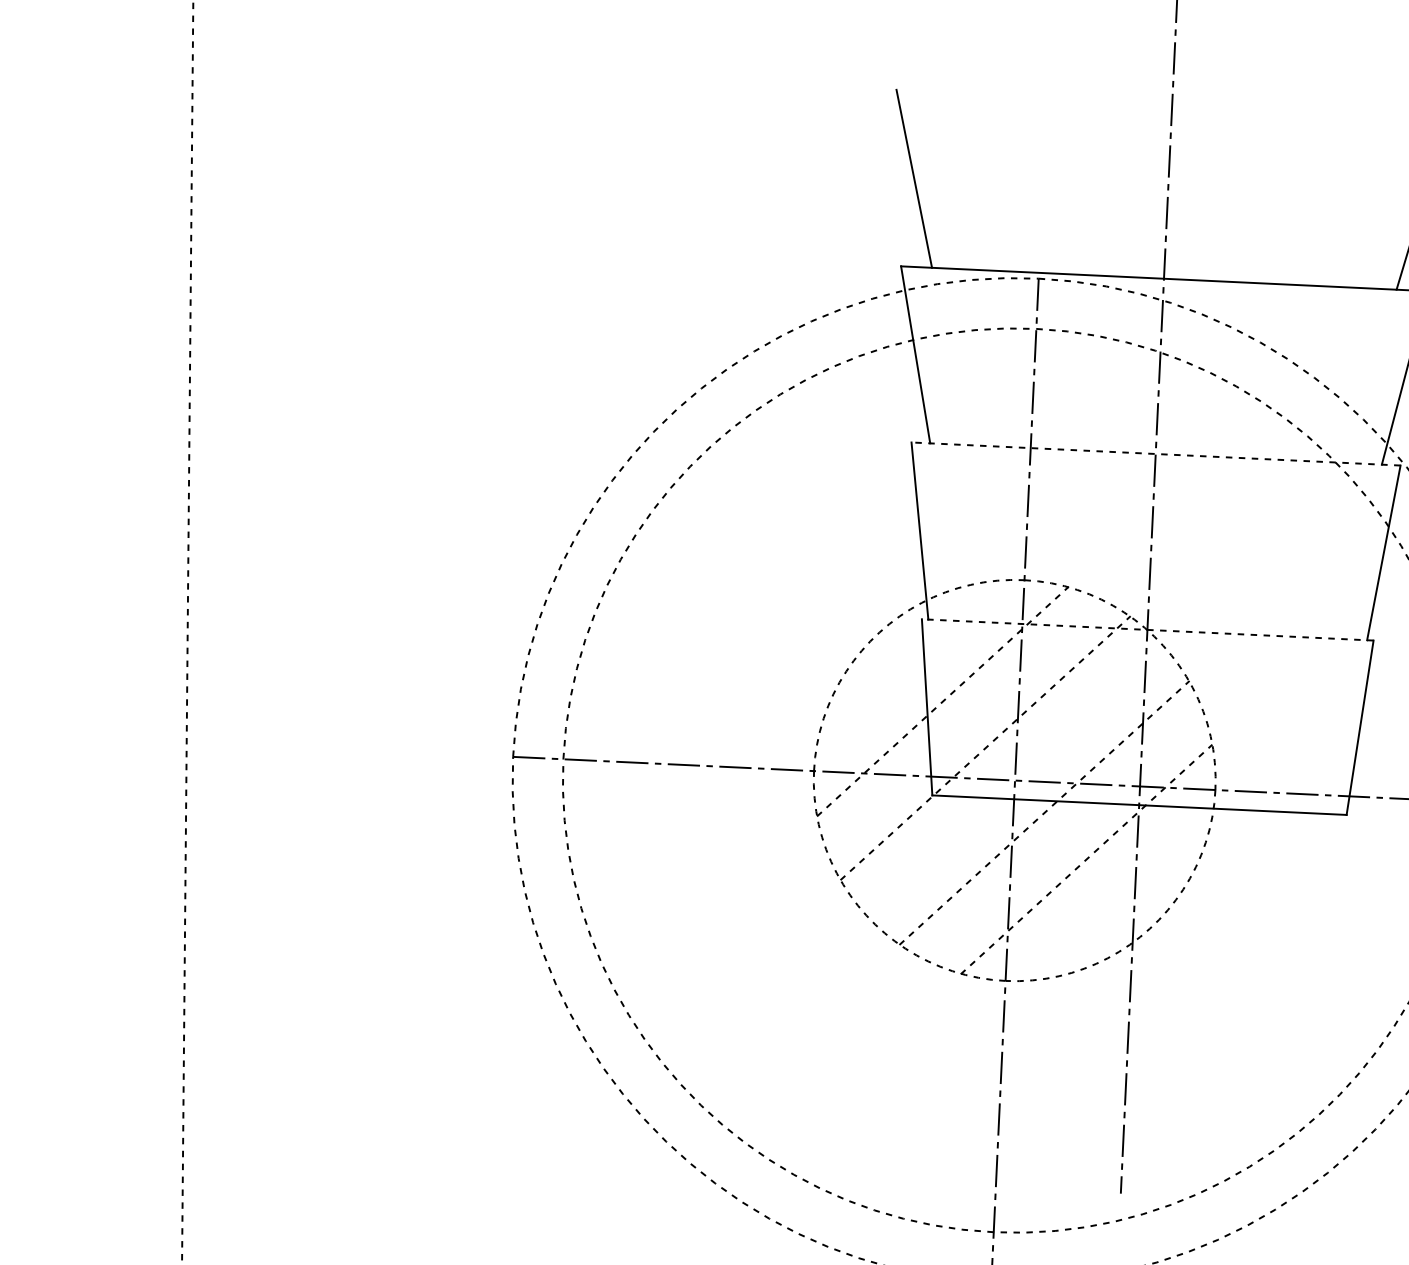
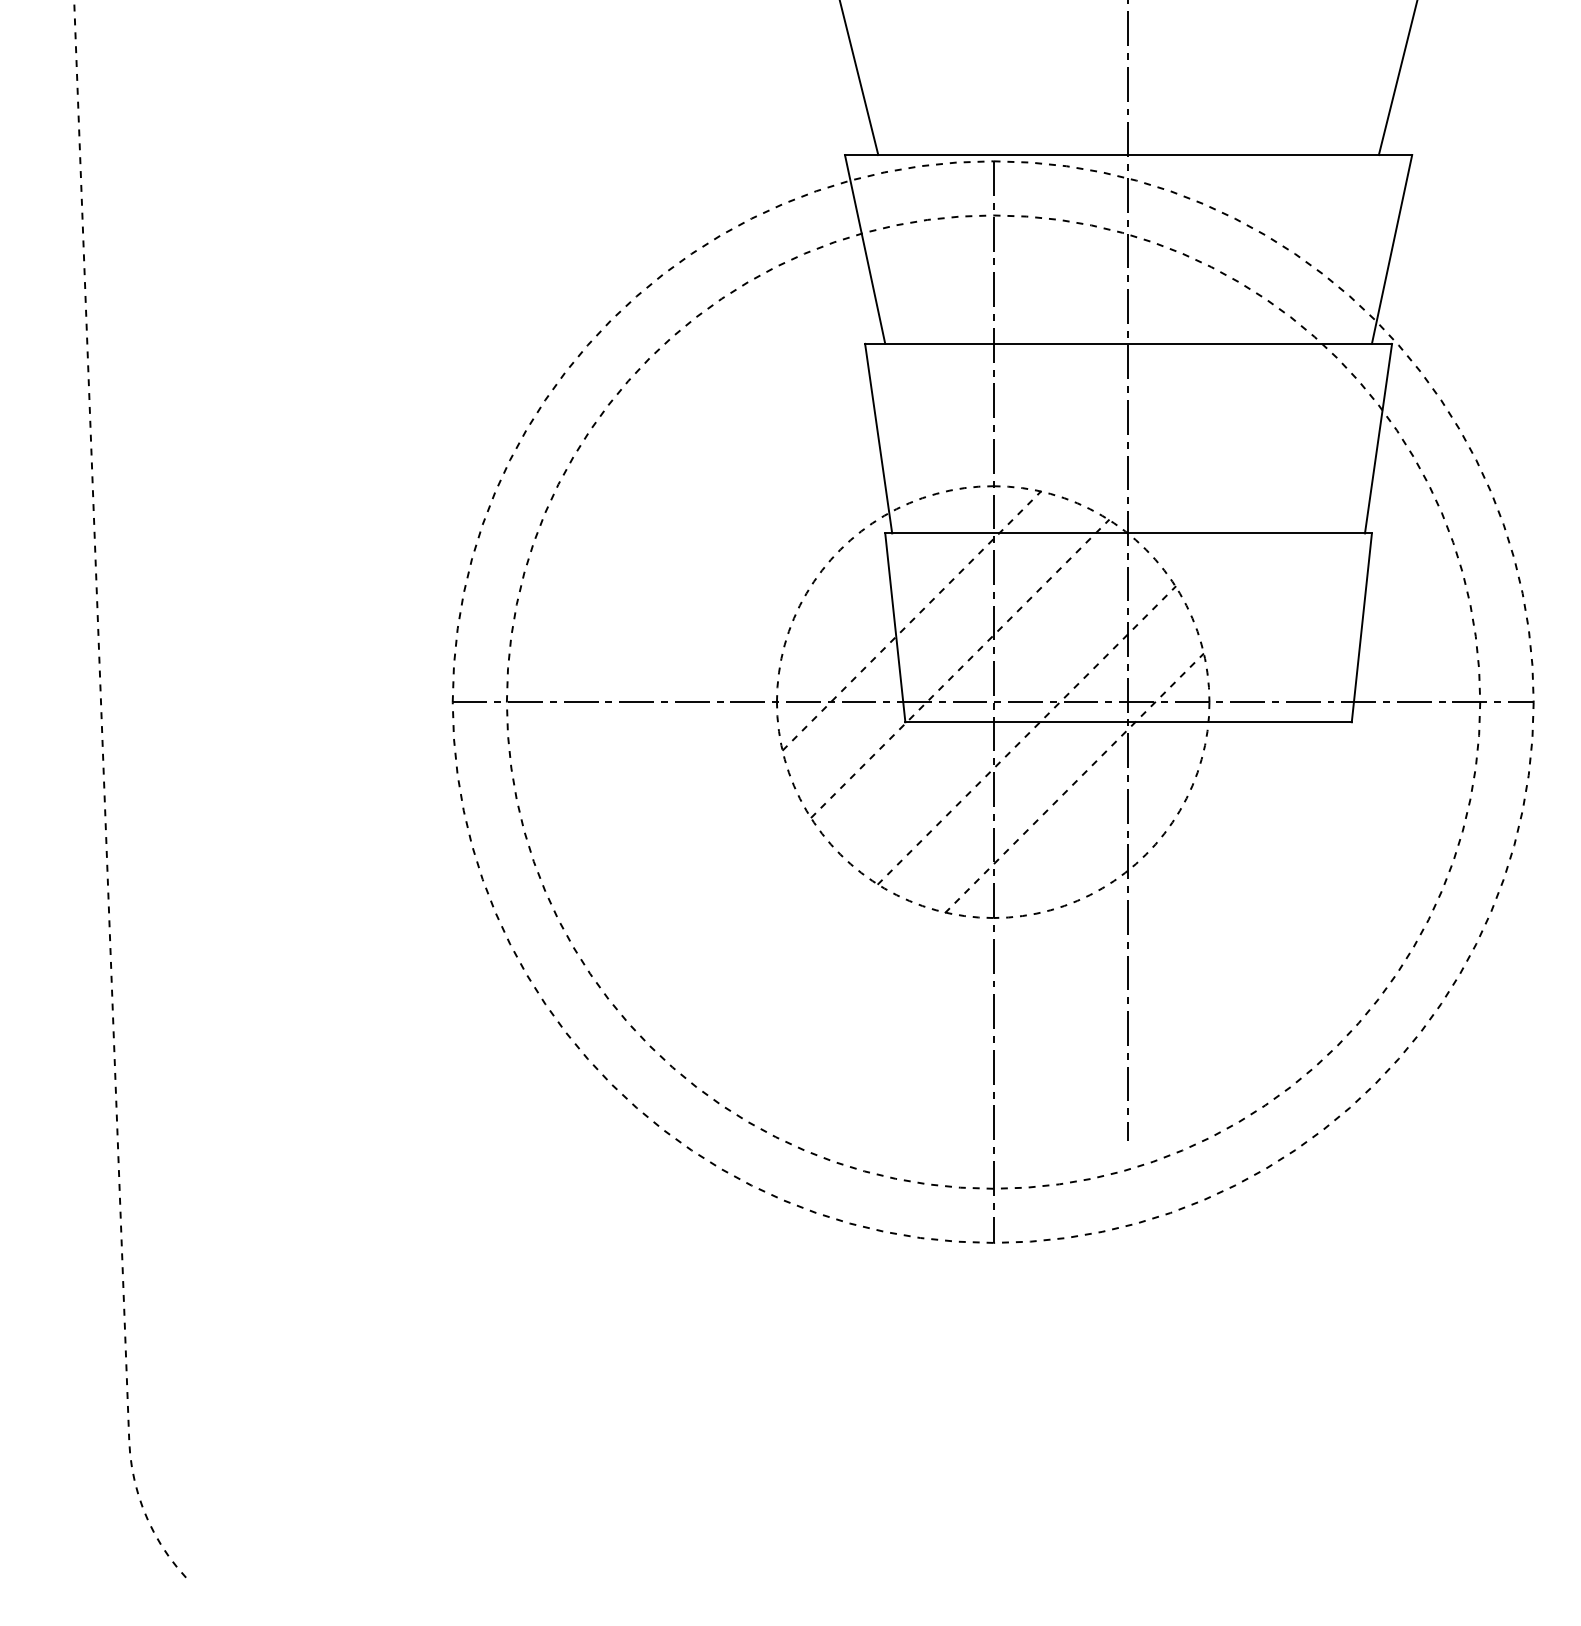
line: (1155, 453) -> (1128, 343), dashed -> solid
line: (1147, 629) -> (1128, 533), dashed -> solid

